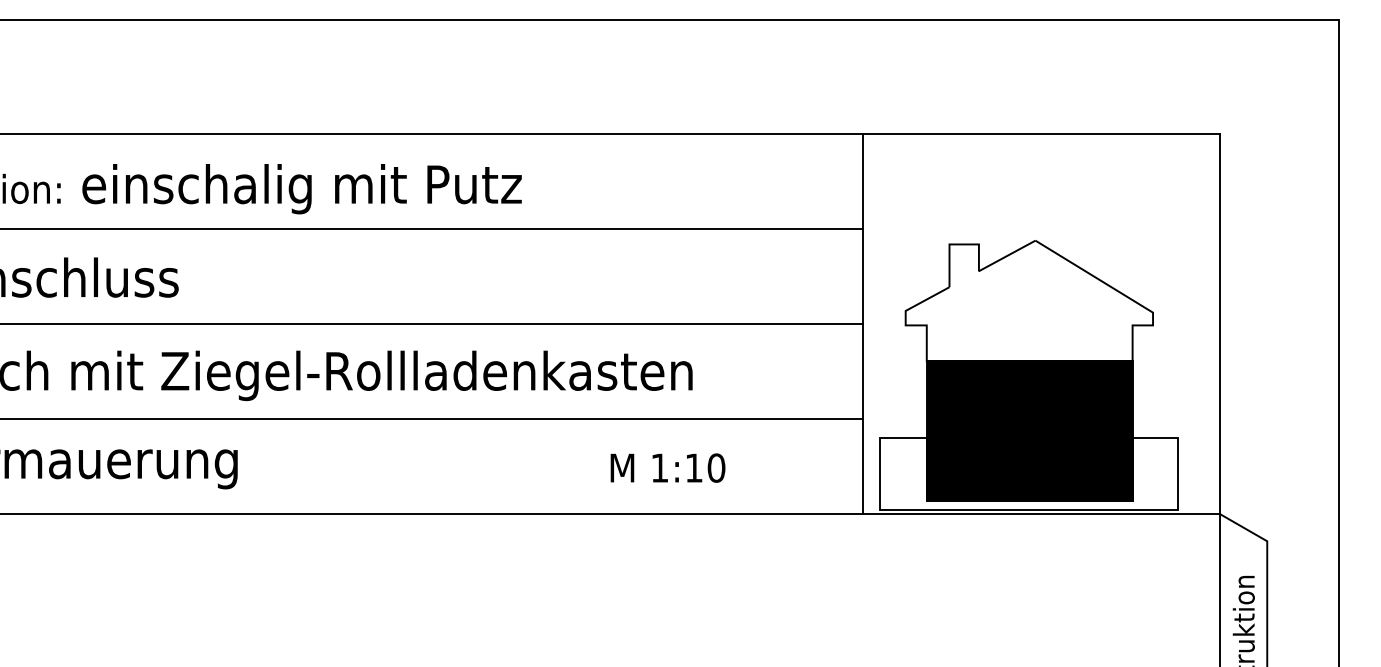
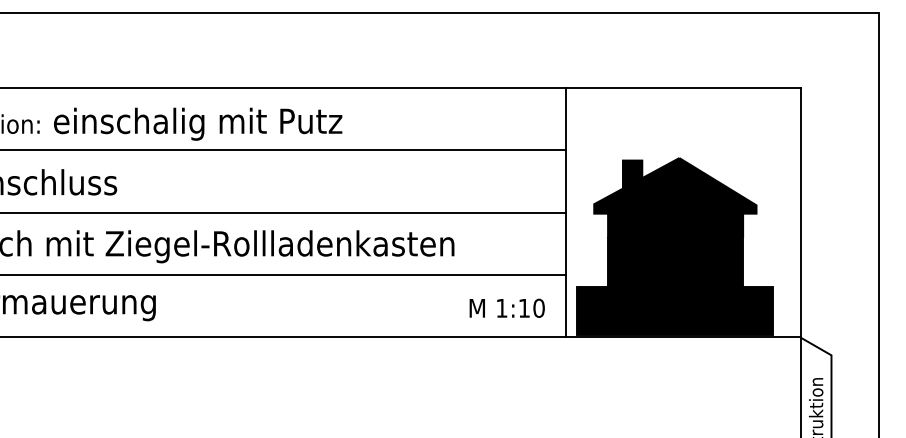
fill: (1029, 300) -> (675, 197), added
text: (666, 466) -> (506, 307), moved
fill: (1029, 472) -> (675, 310), added

